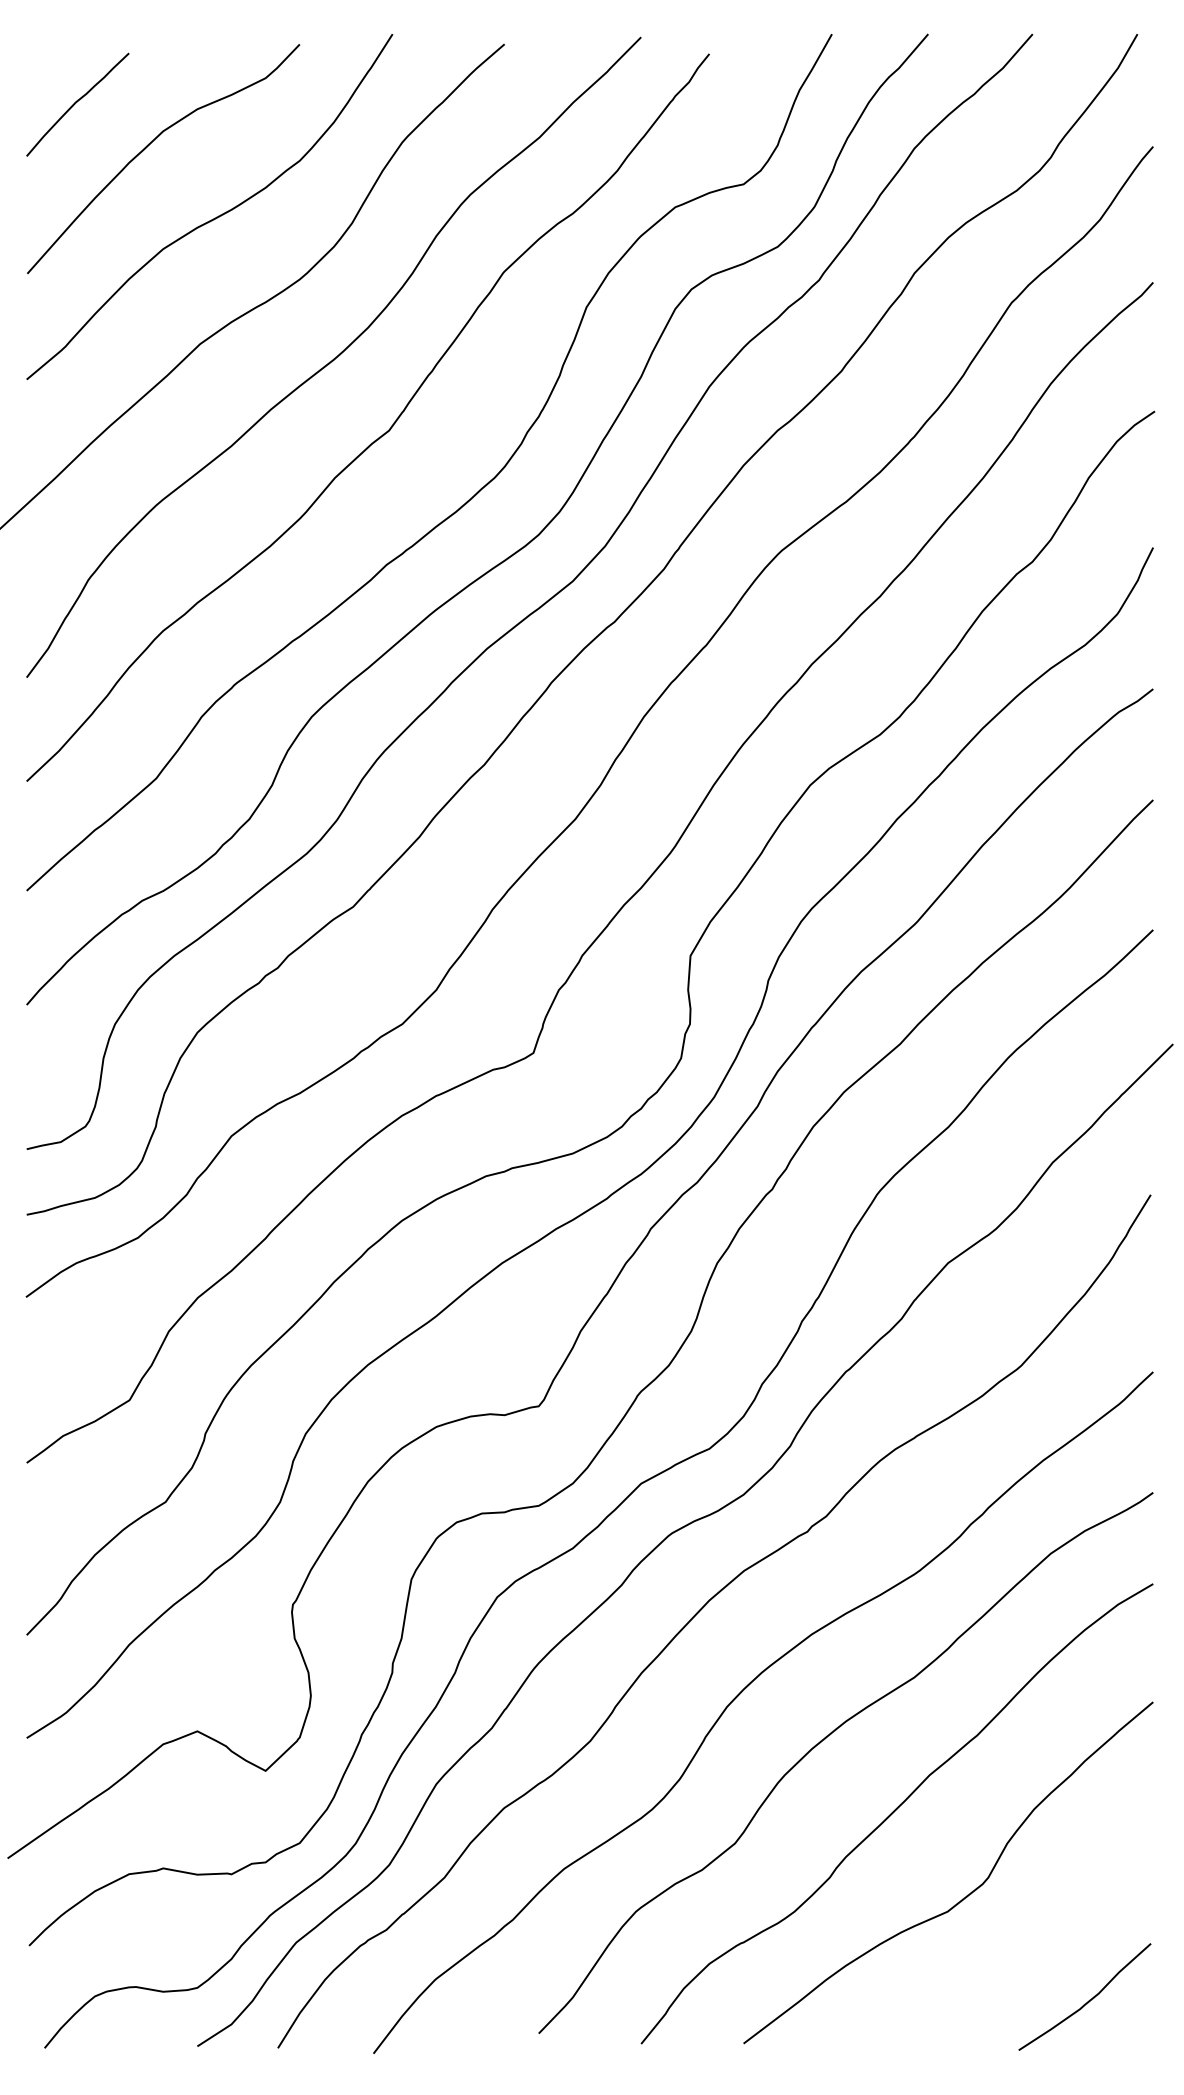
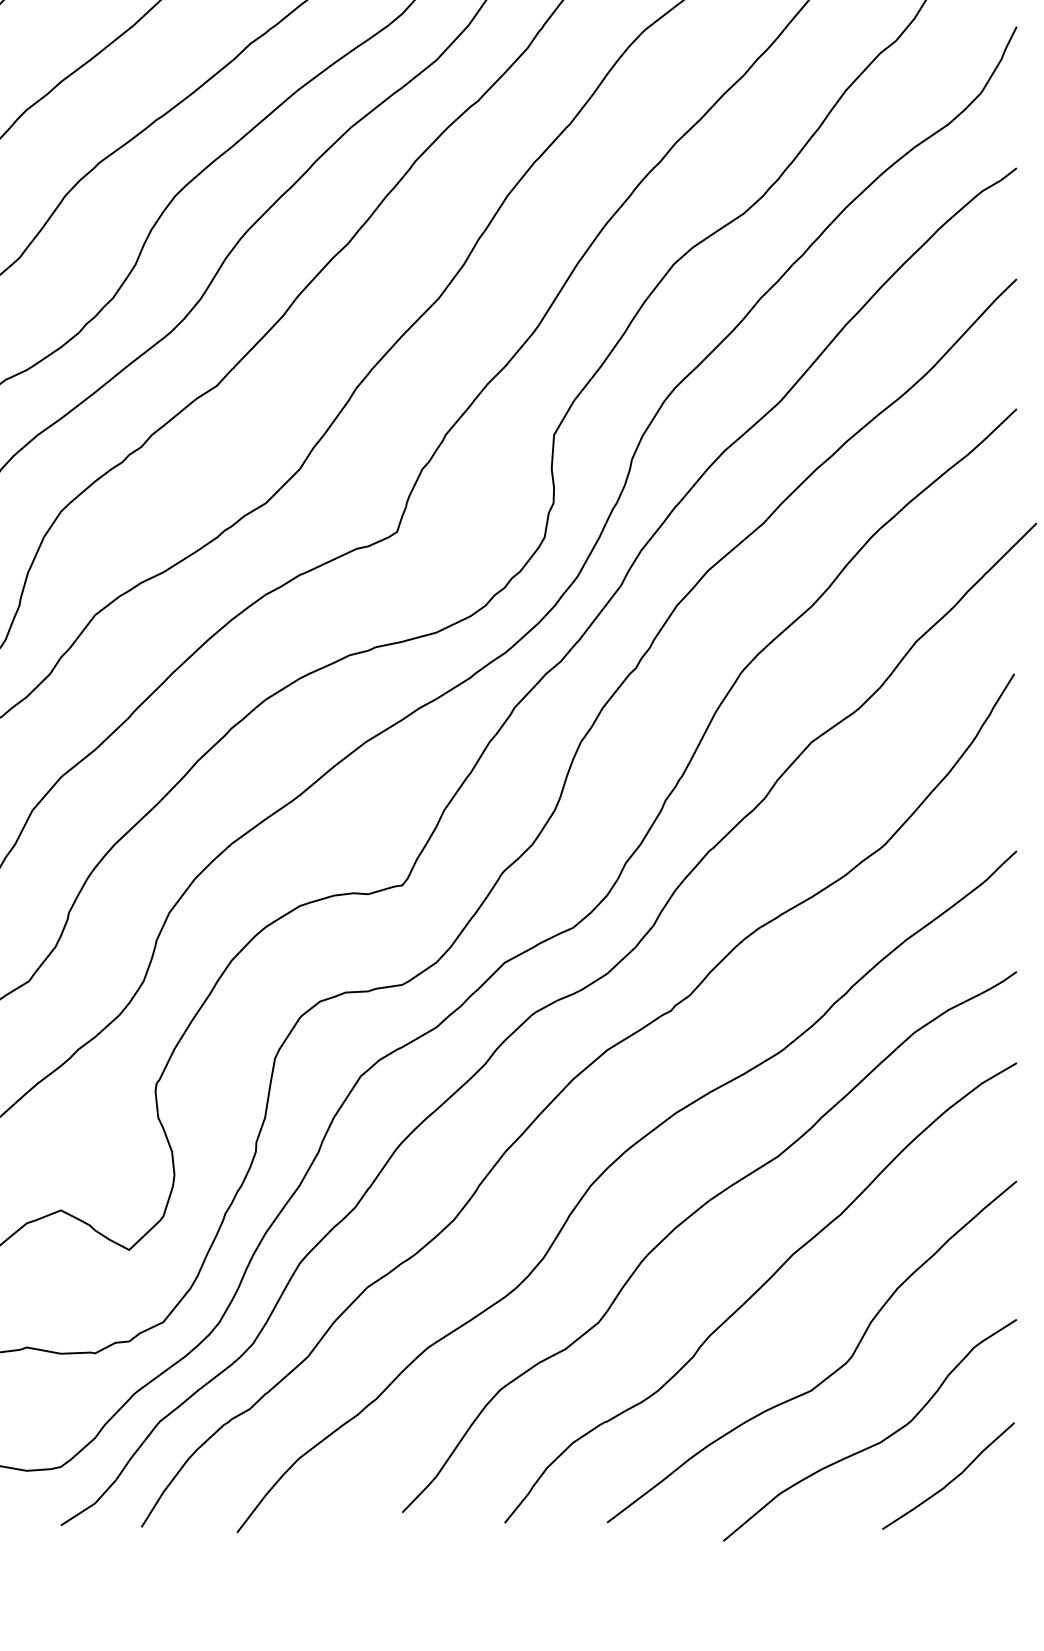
curve: (1012, 1964) -> (876, 1443), added

